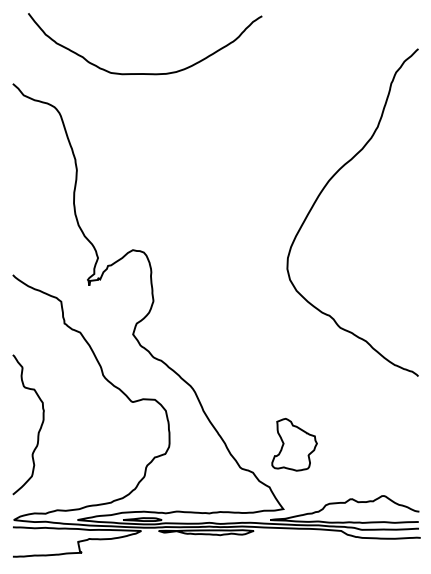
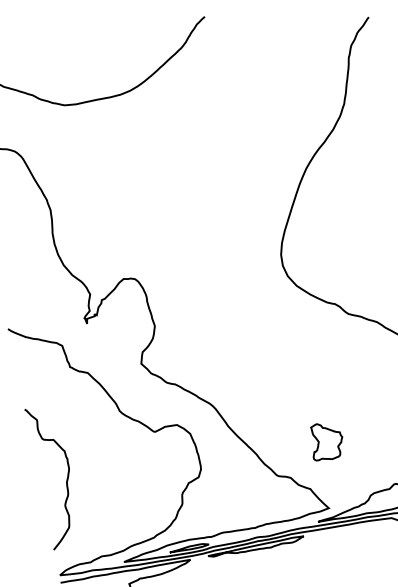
part: (294, 444) -> (326, 440), size x0.7

